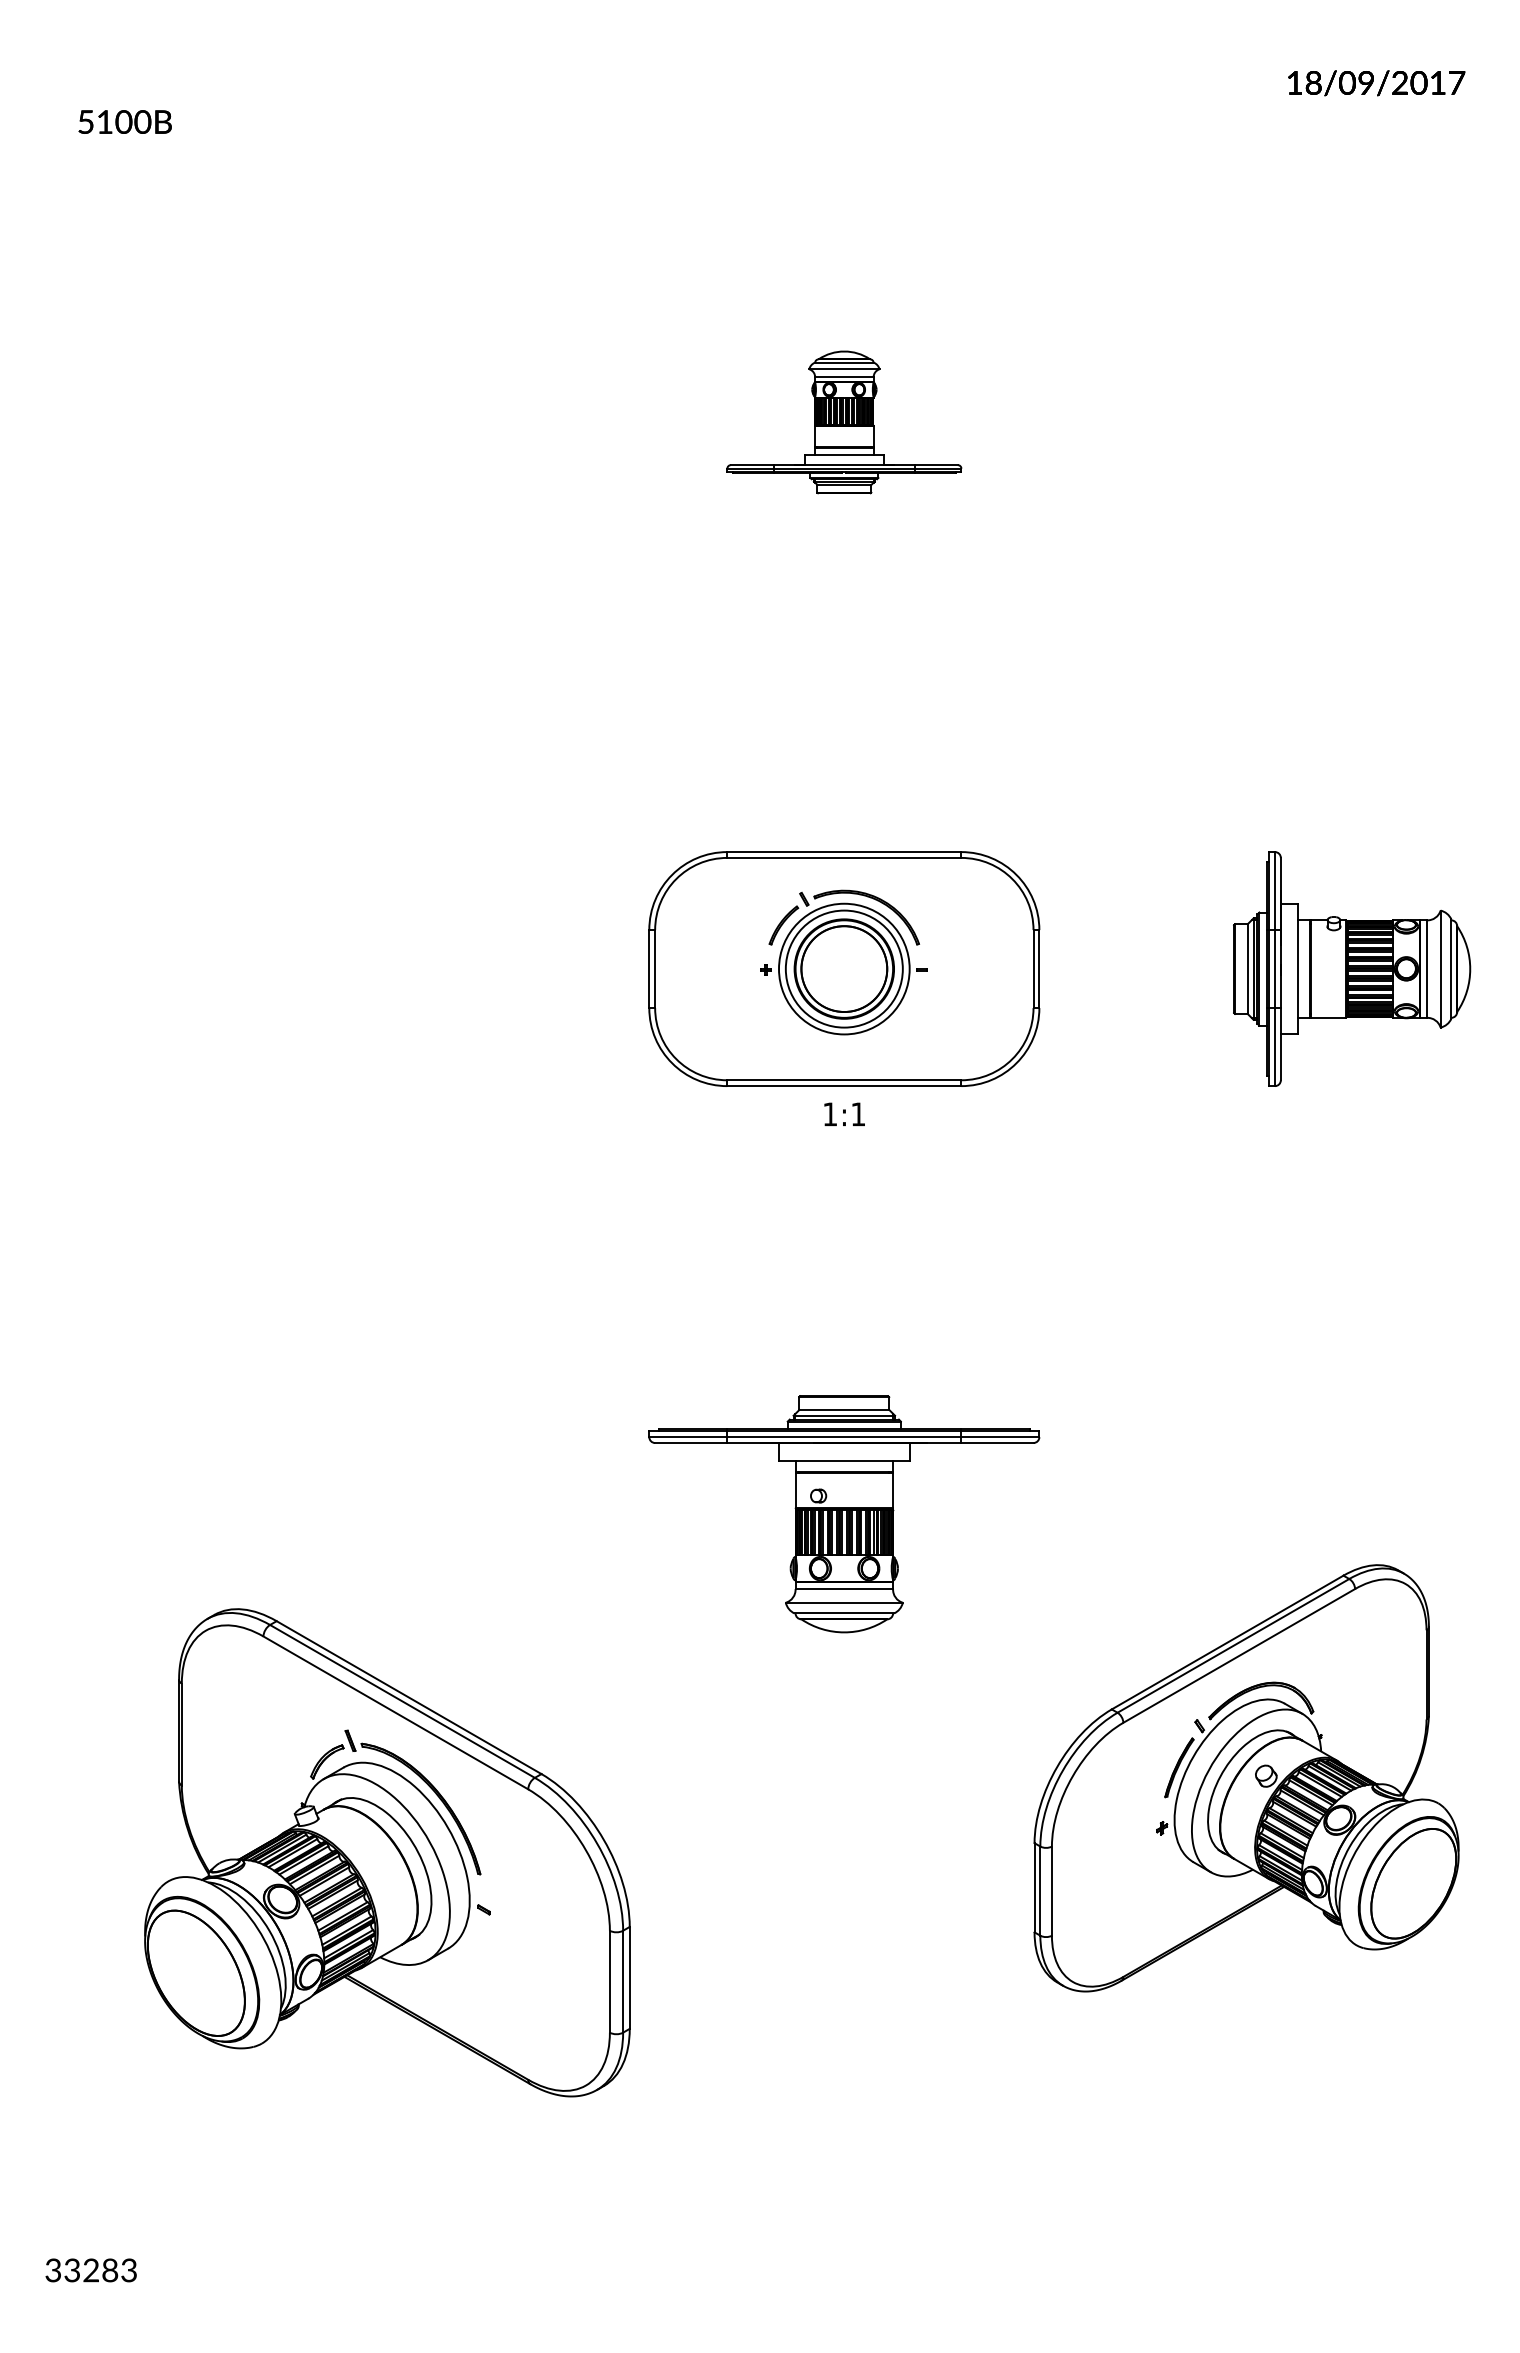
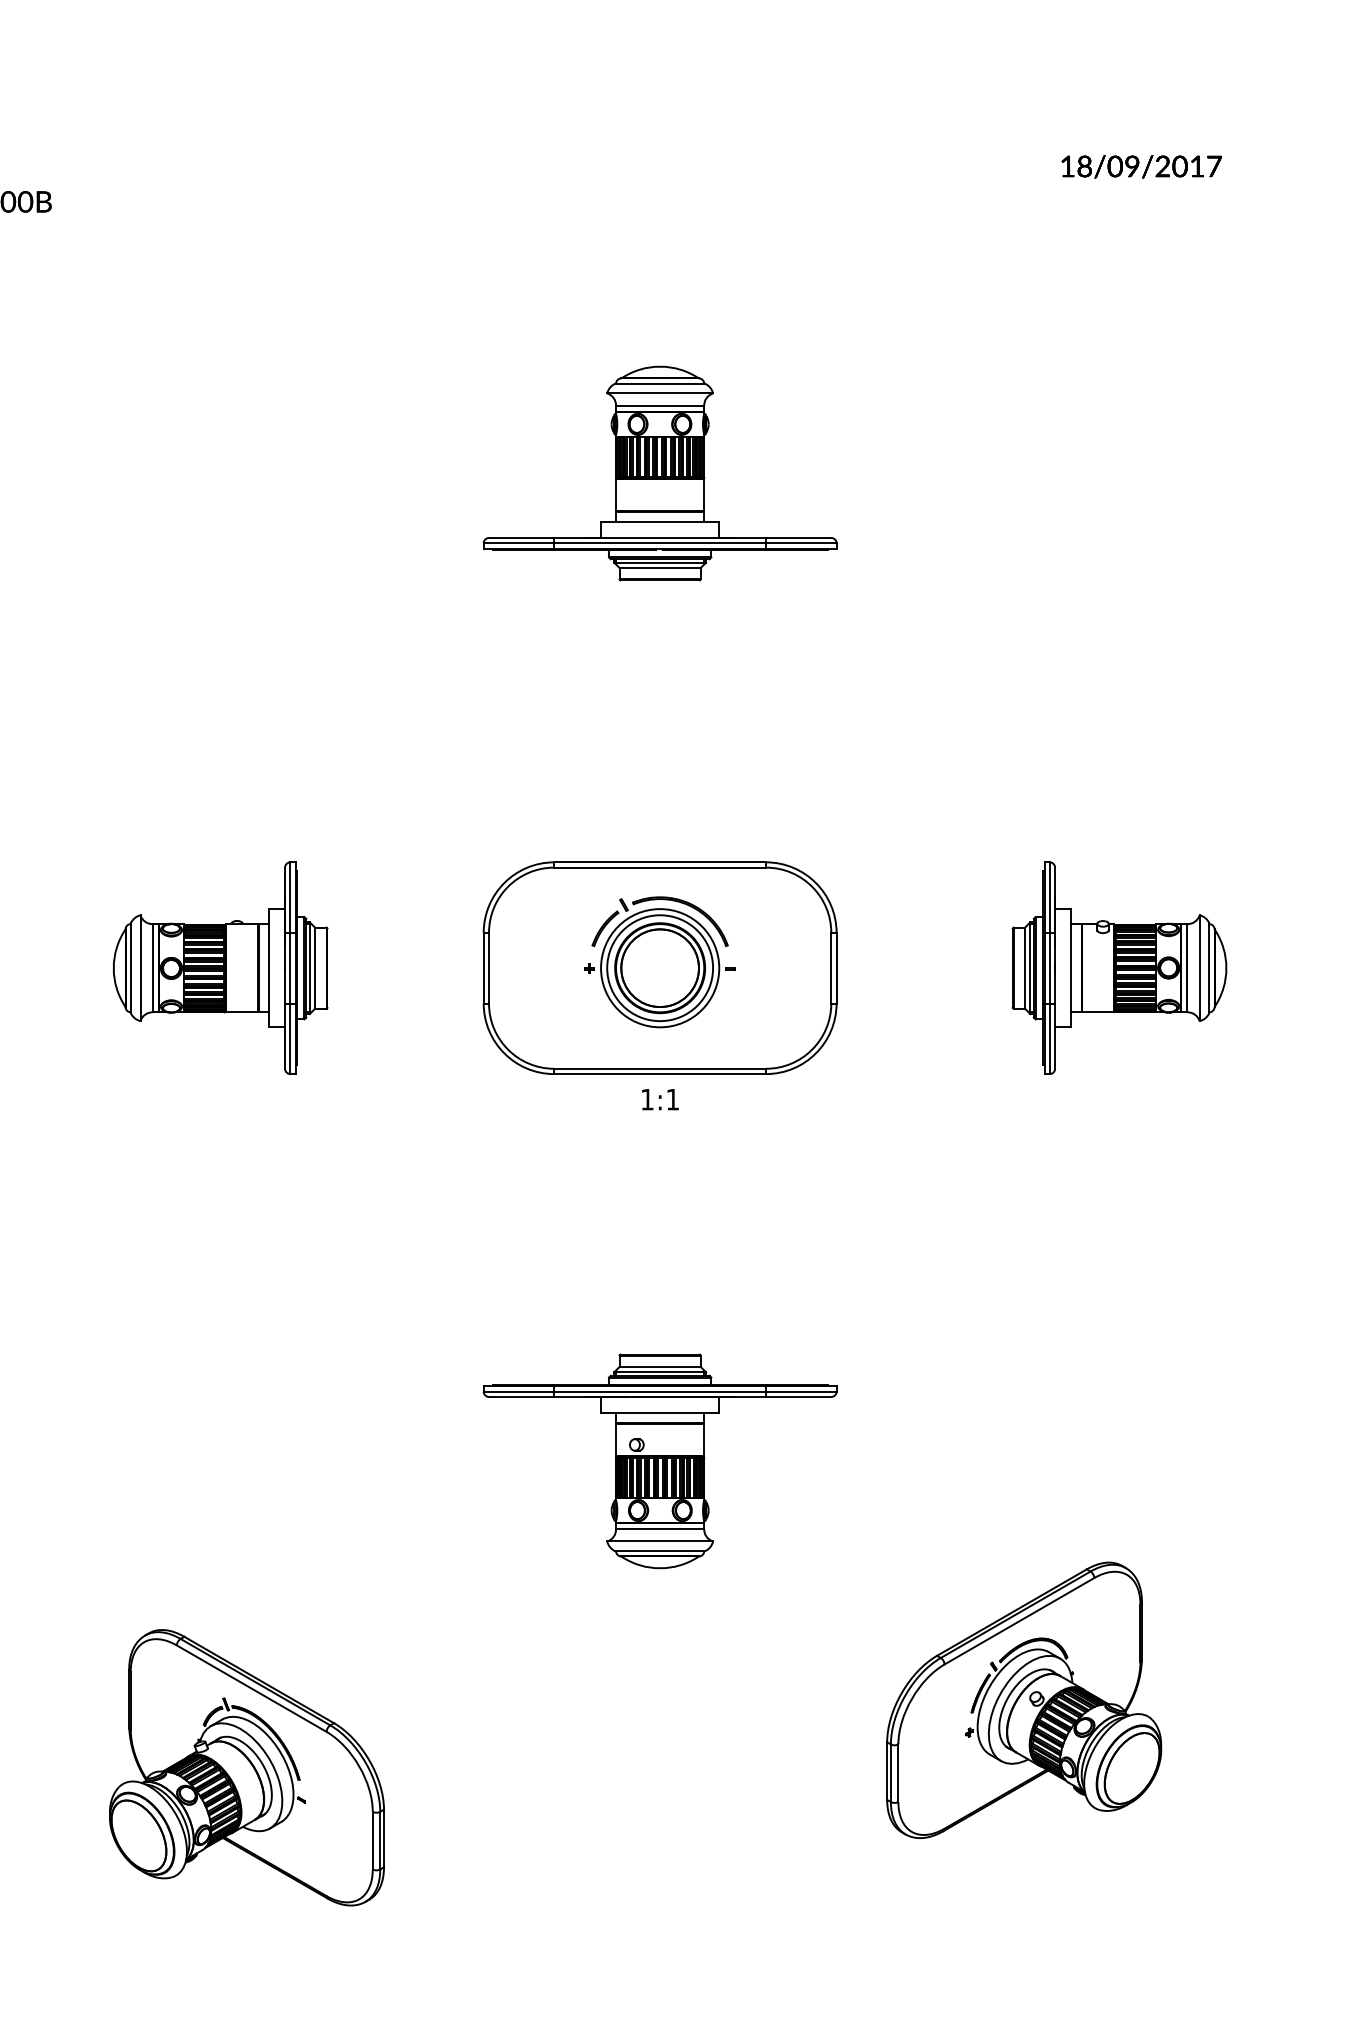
part: (844, 422) -> (660, 473), size x1.67
part: (358, 968) -> (220, 967), added
part: (1246, 1778) -> (1023, 1700), size x0.71
part: (387, 1852) -> (246, 1767), size x0.62

